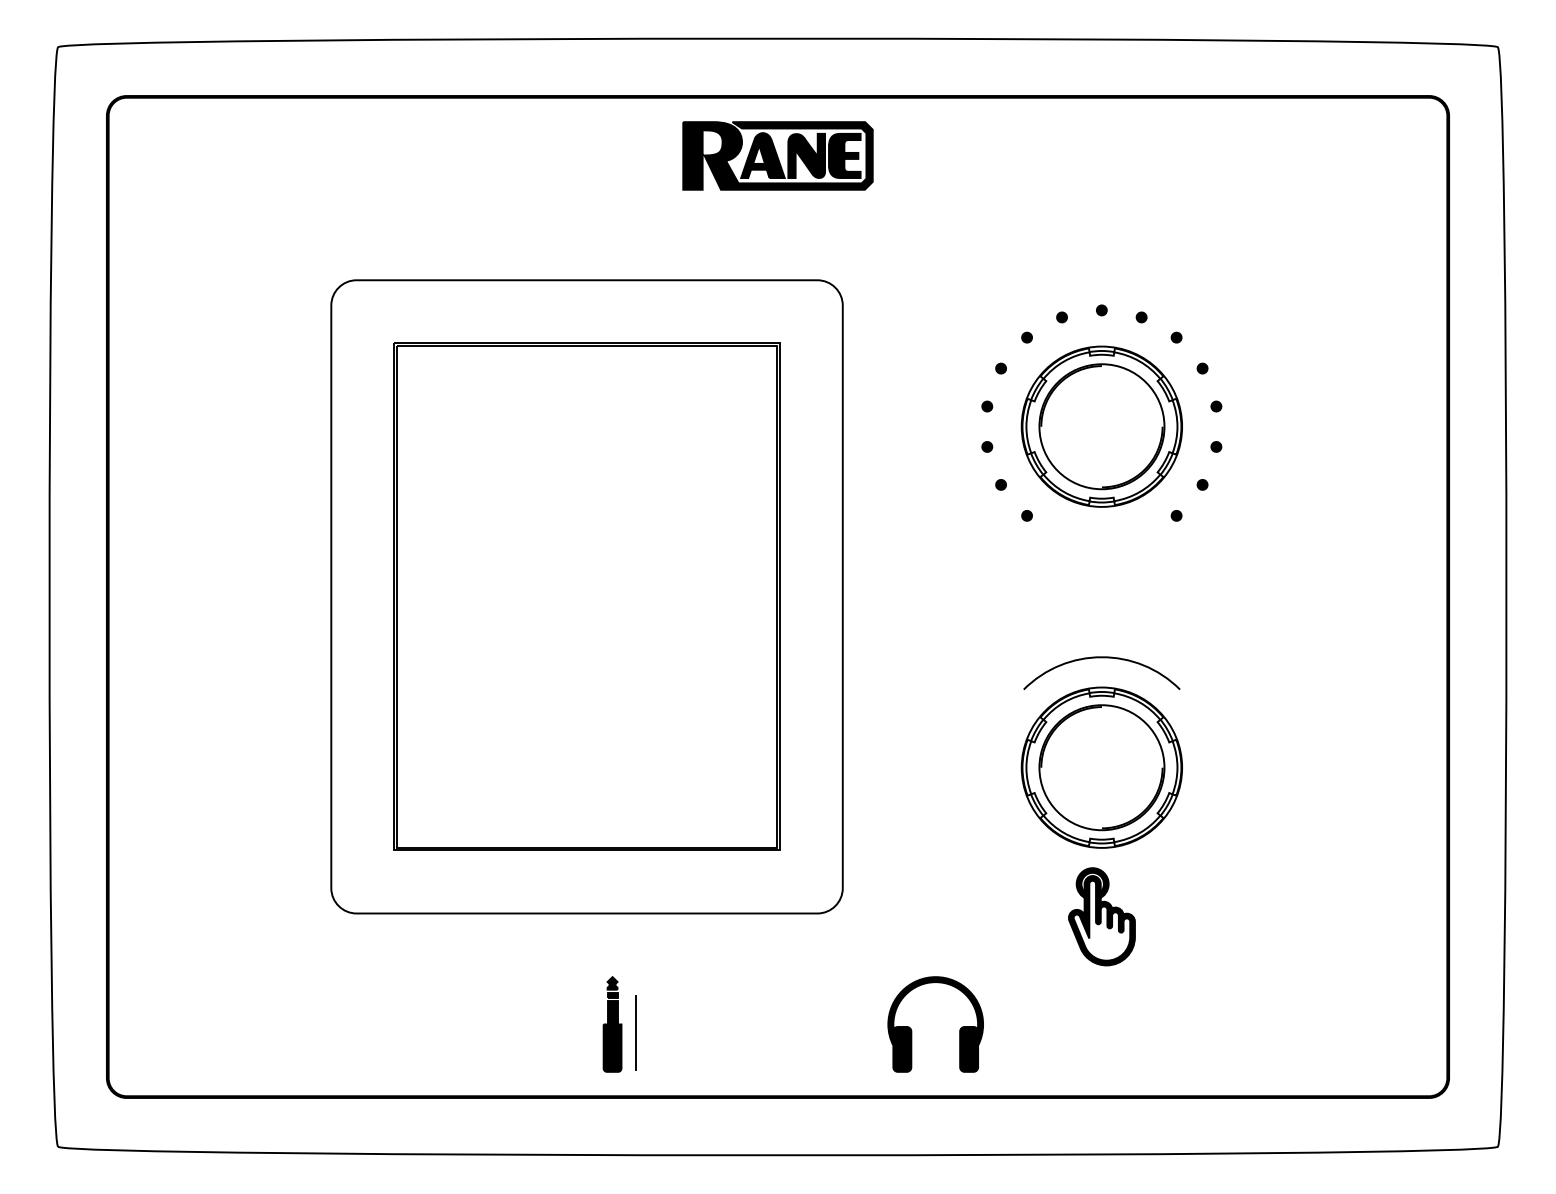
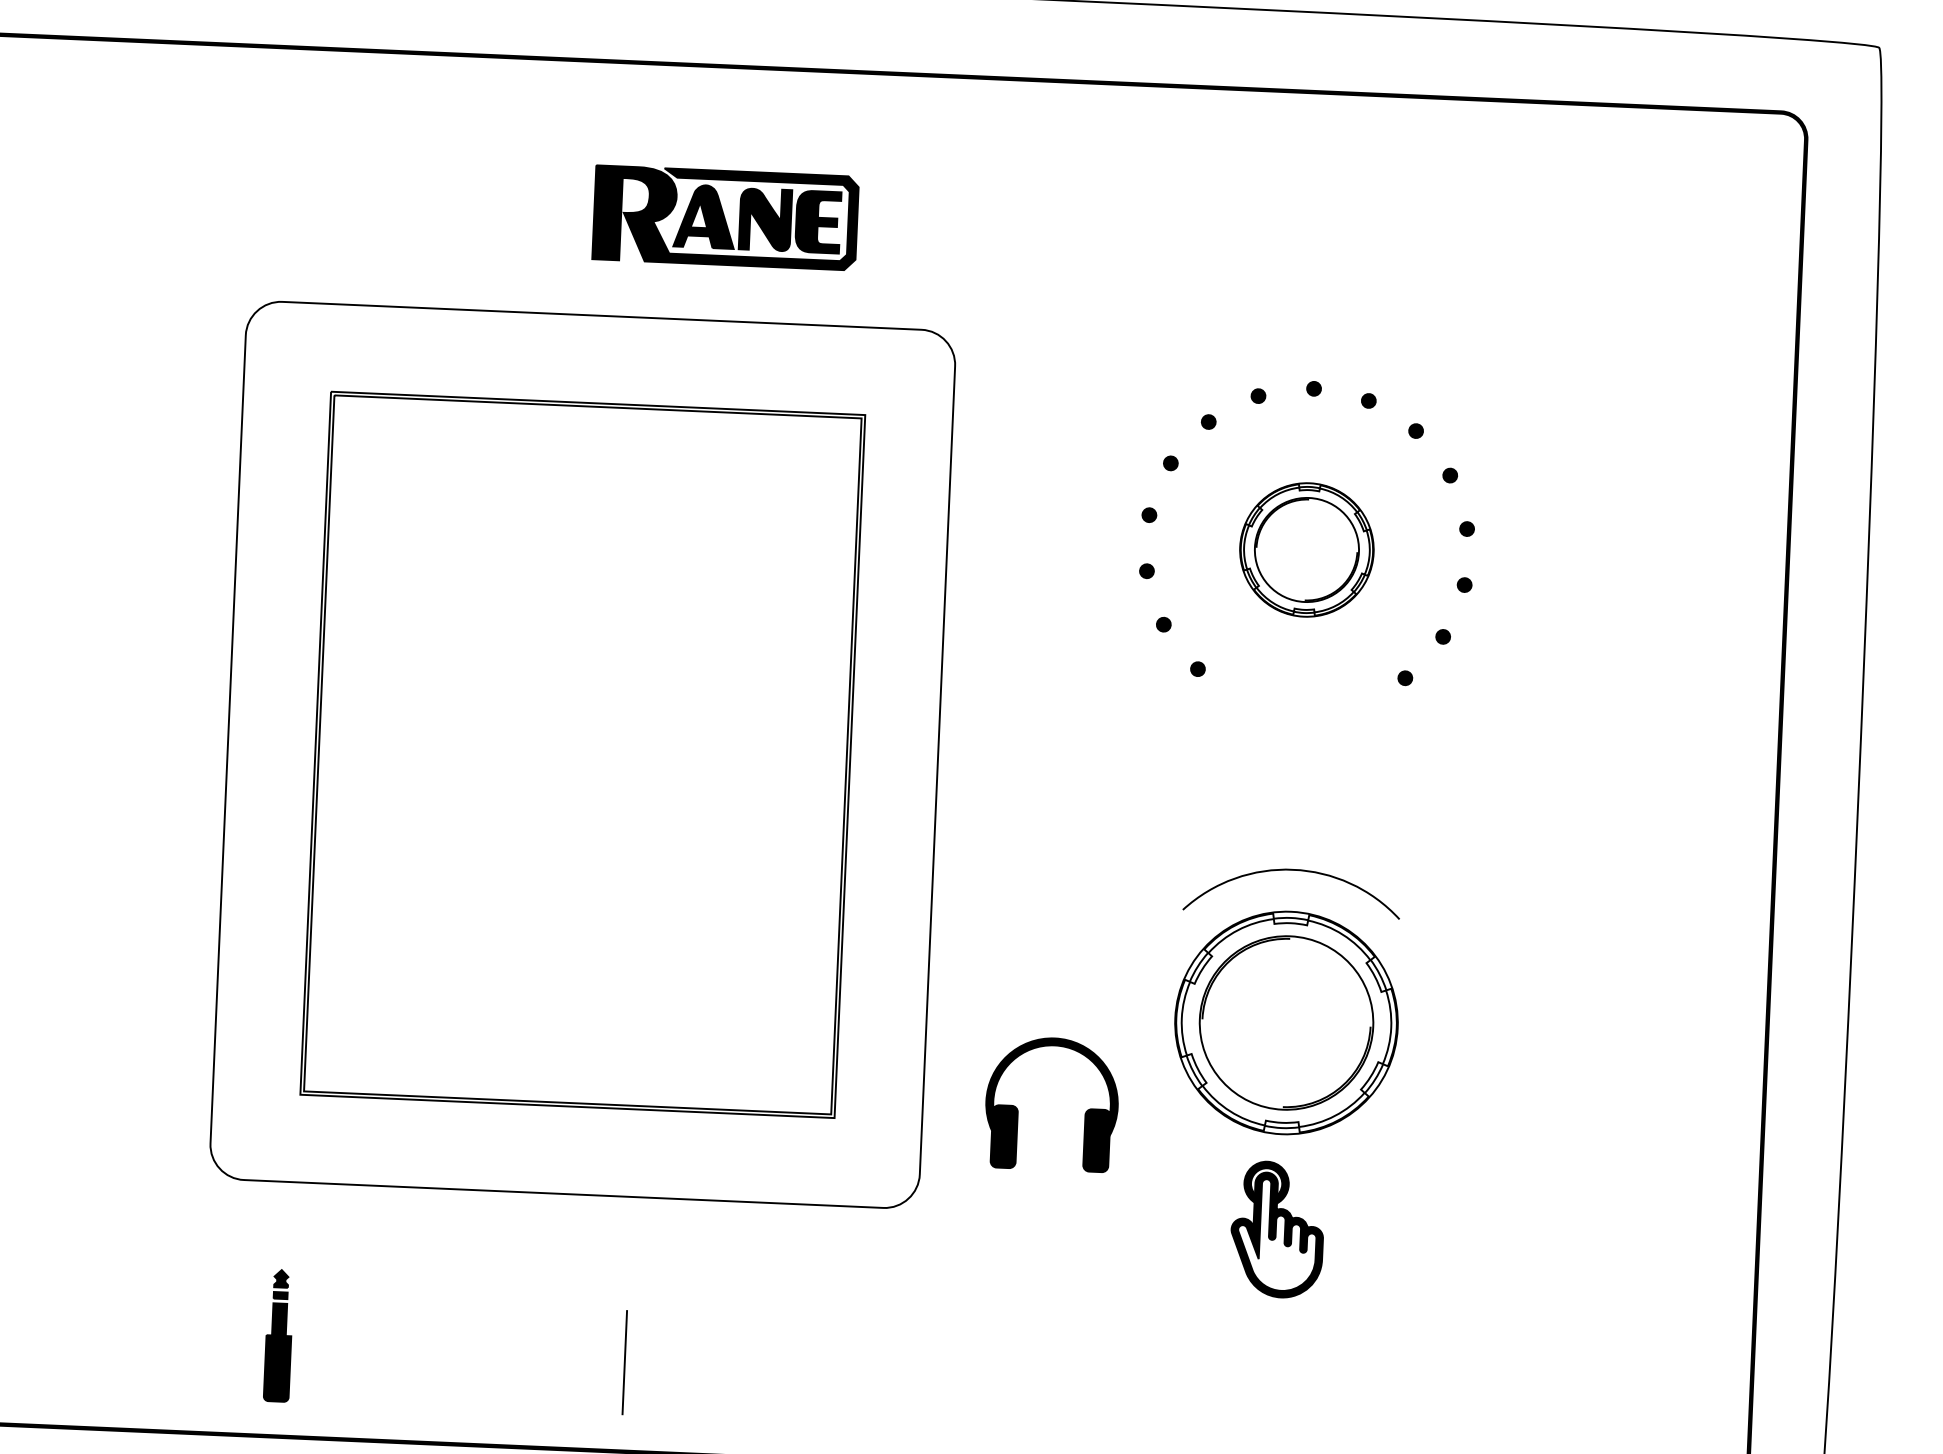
part: (777, 155) -> (725, 217), moved
part: (1101, 426) -> (1306, 549), size x0.6
part: (612, 1024) -> (278, 1335), moved
part: (912, 1030) -> (1019, 1111), moved

